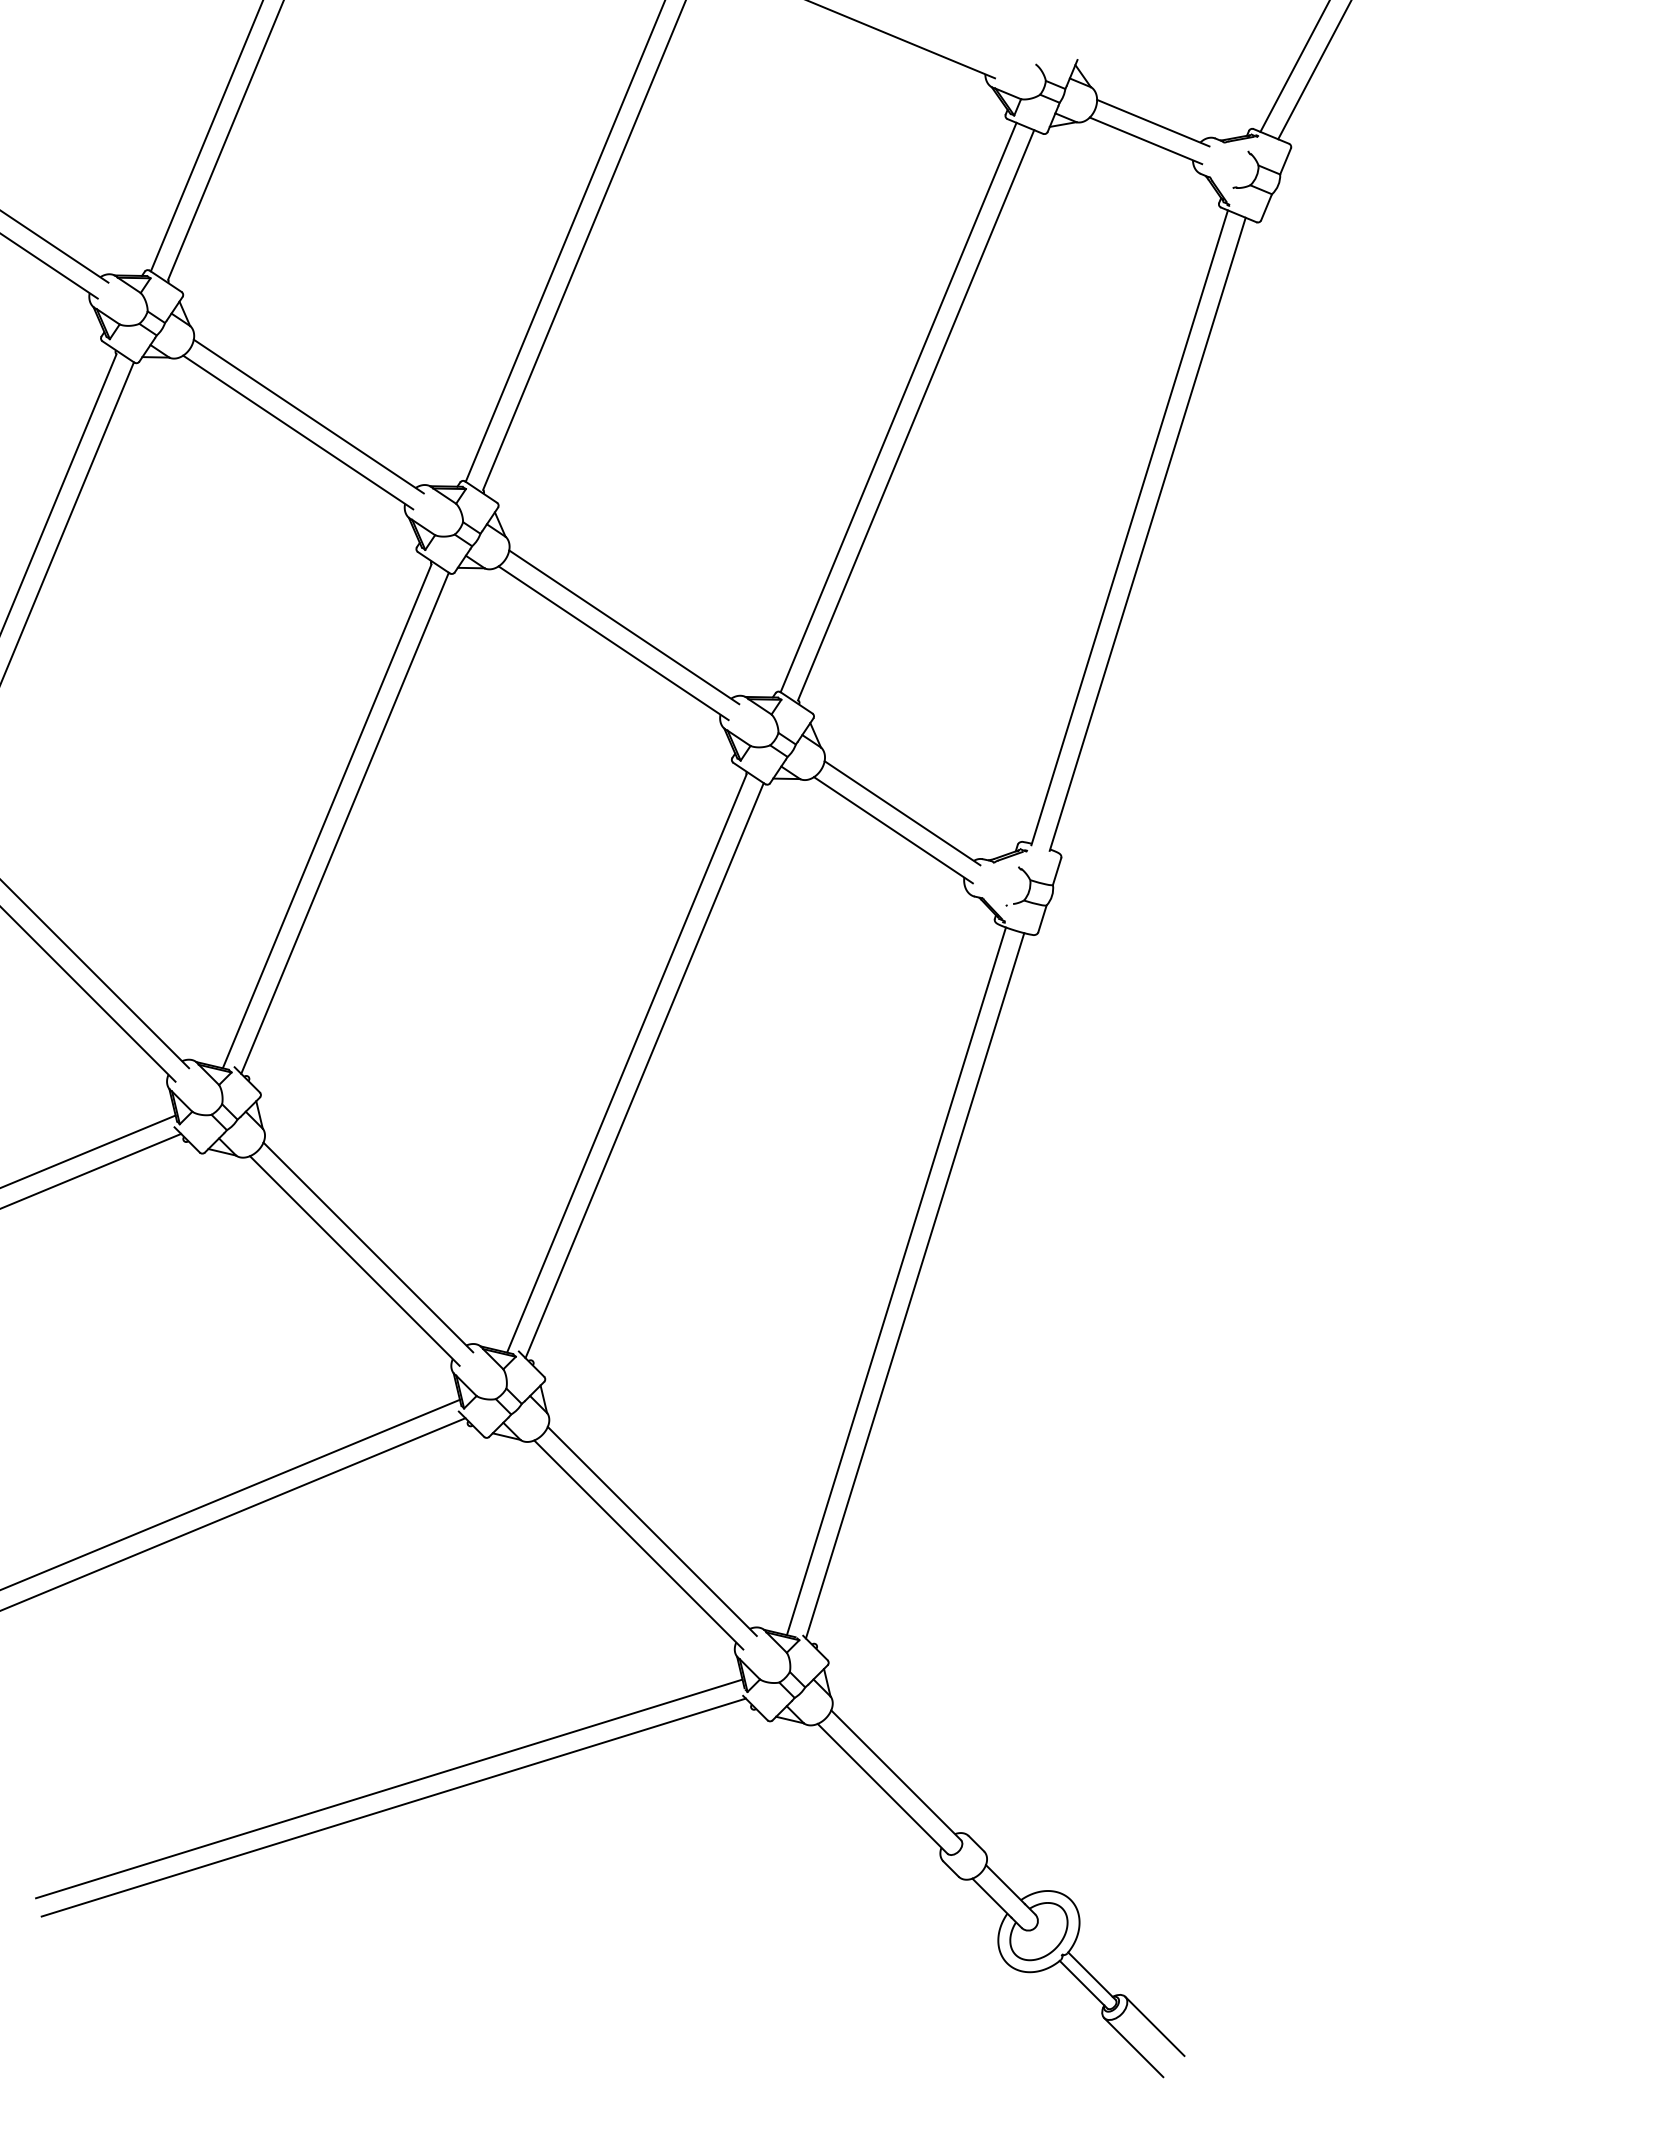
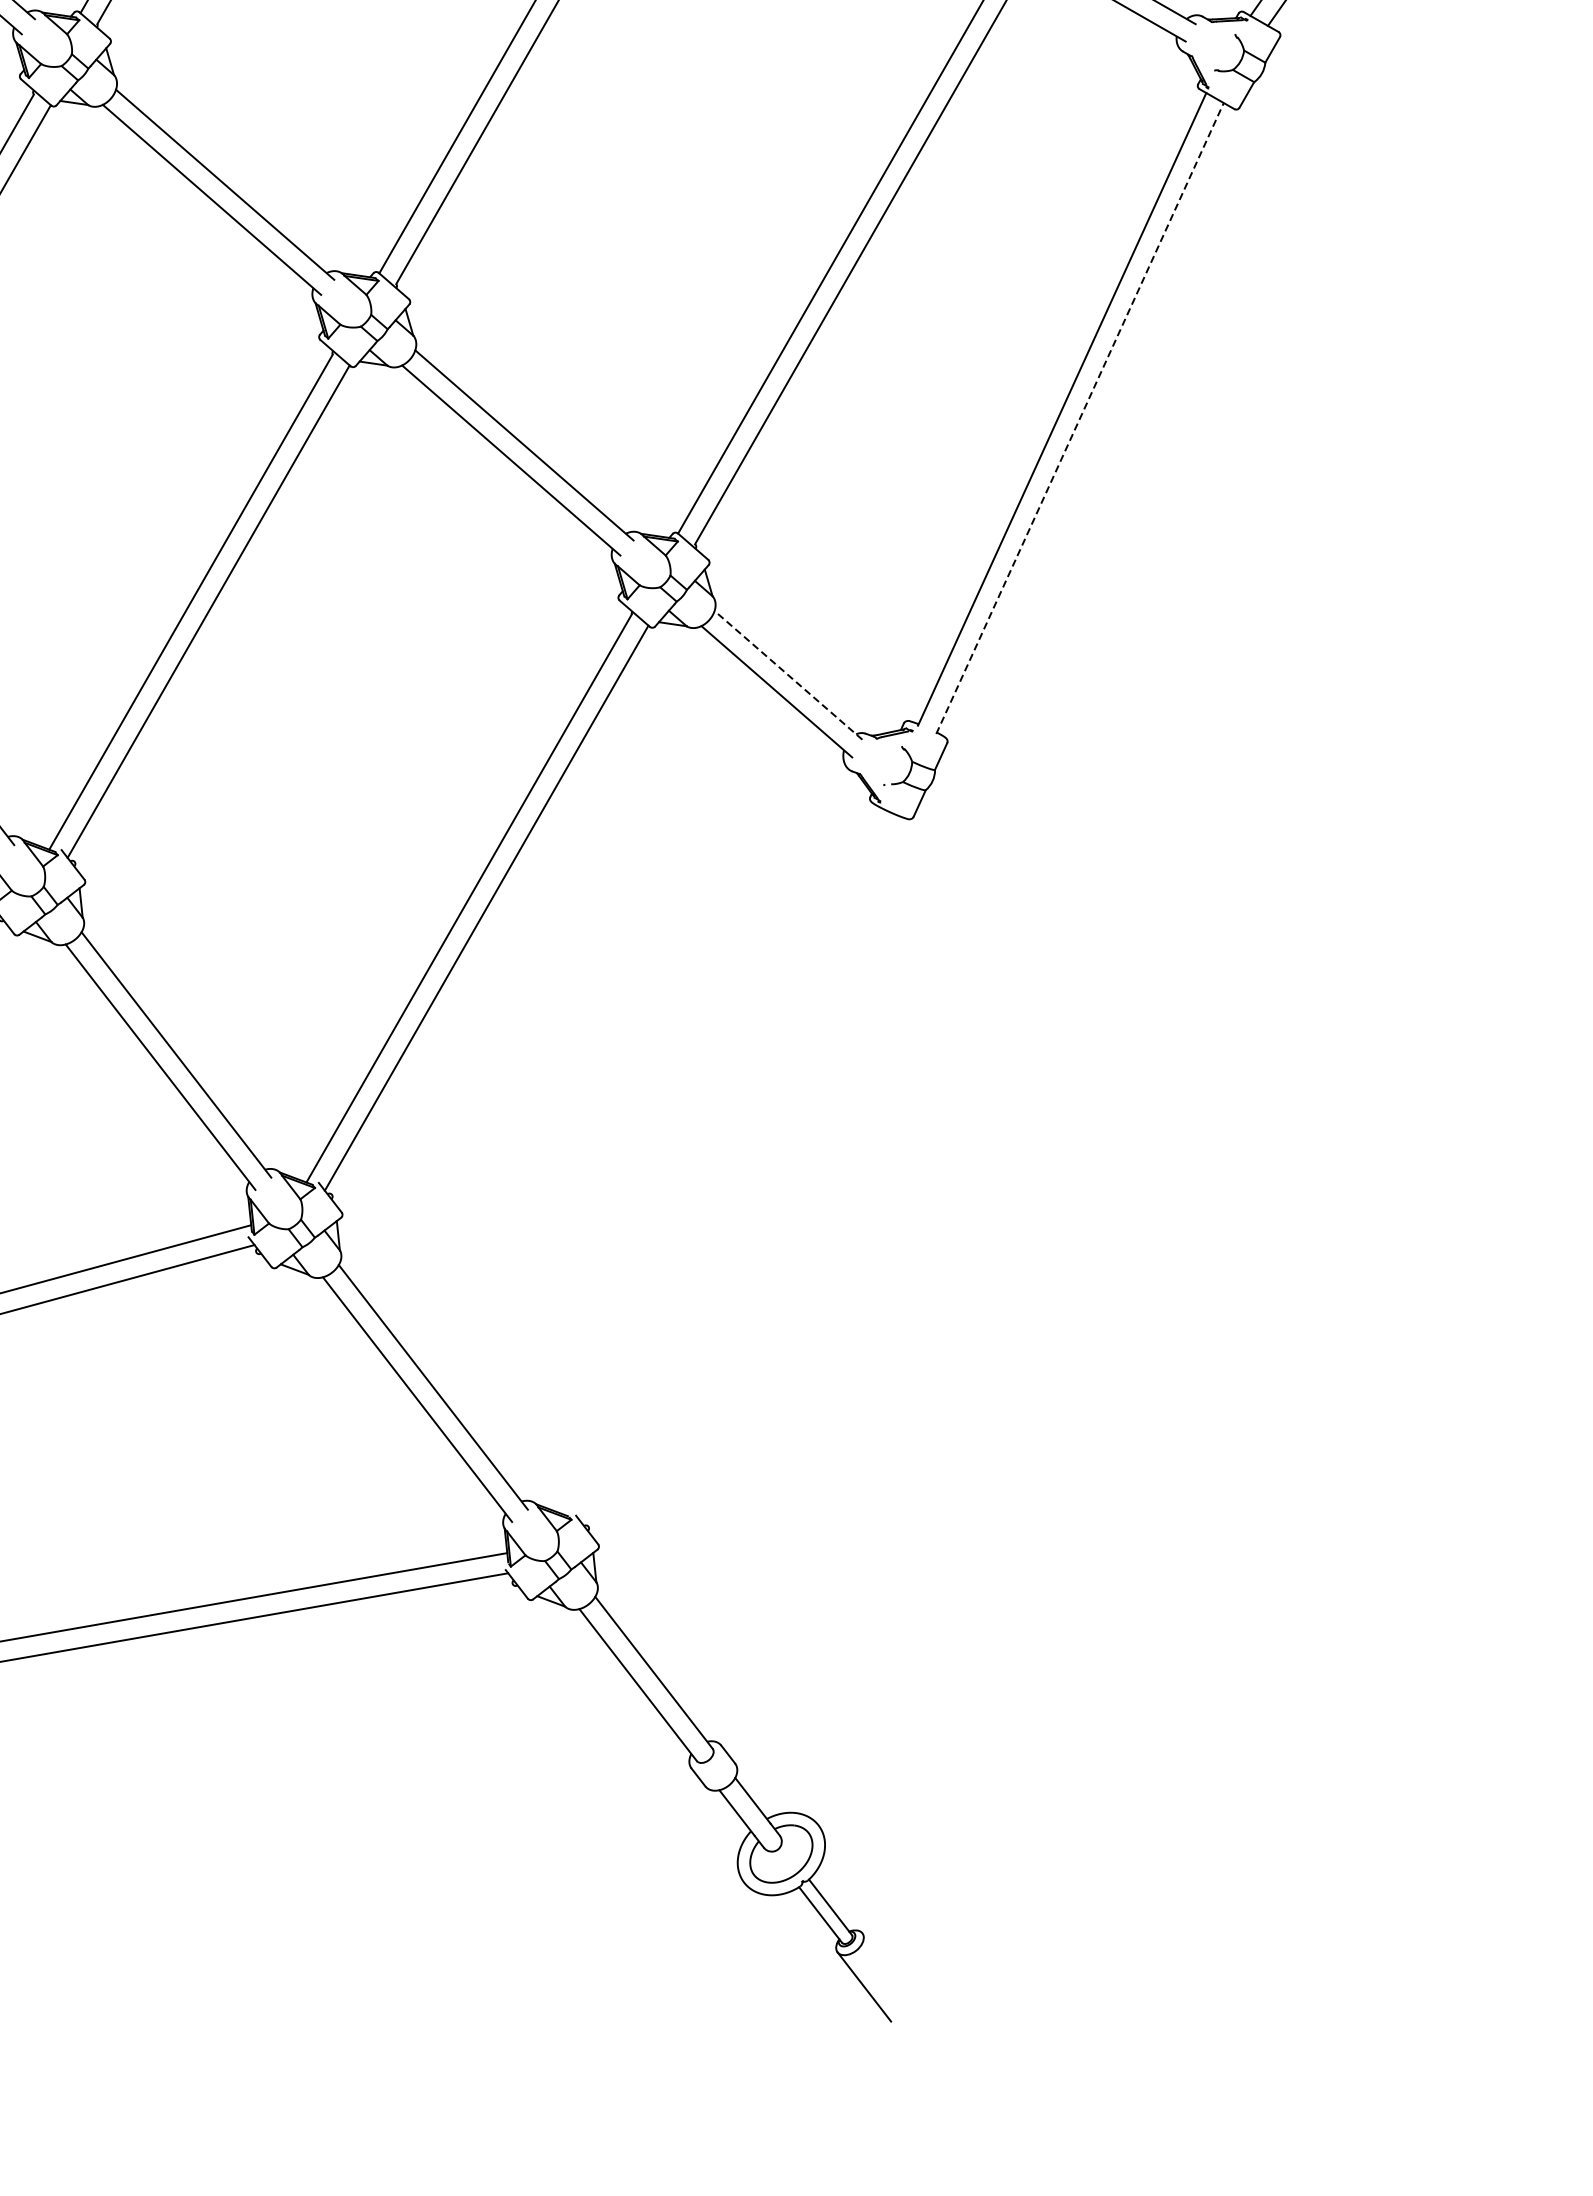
line: (1147, 533) -> (1079, 417), solid -> dashed
line: (902, 813) -> (788, 675), solid -> dashed
line: (895, 1281) -> (718, 1160), removed
line: (914, 1285) -> (738, 1167), removed
line: (1154, 2025) -> (888, 1966), removed

